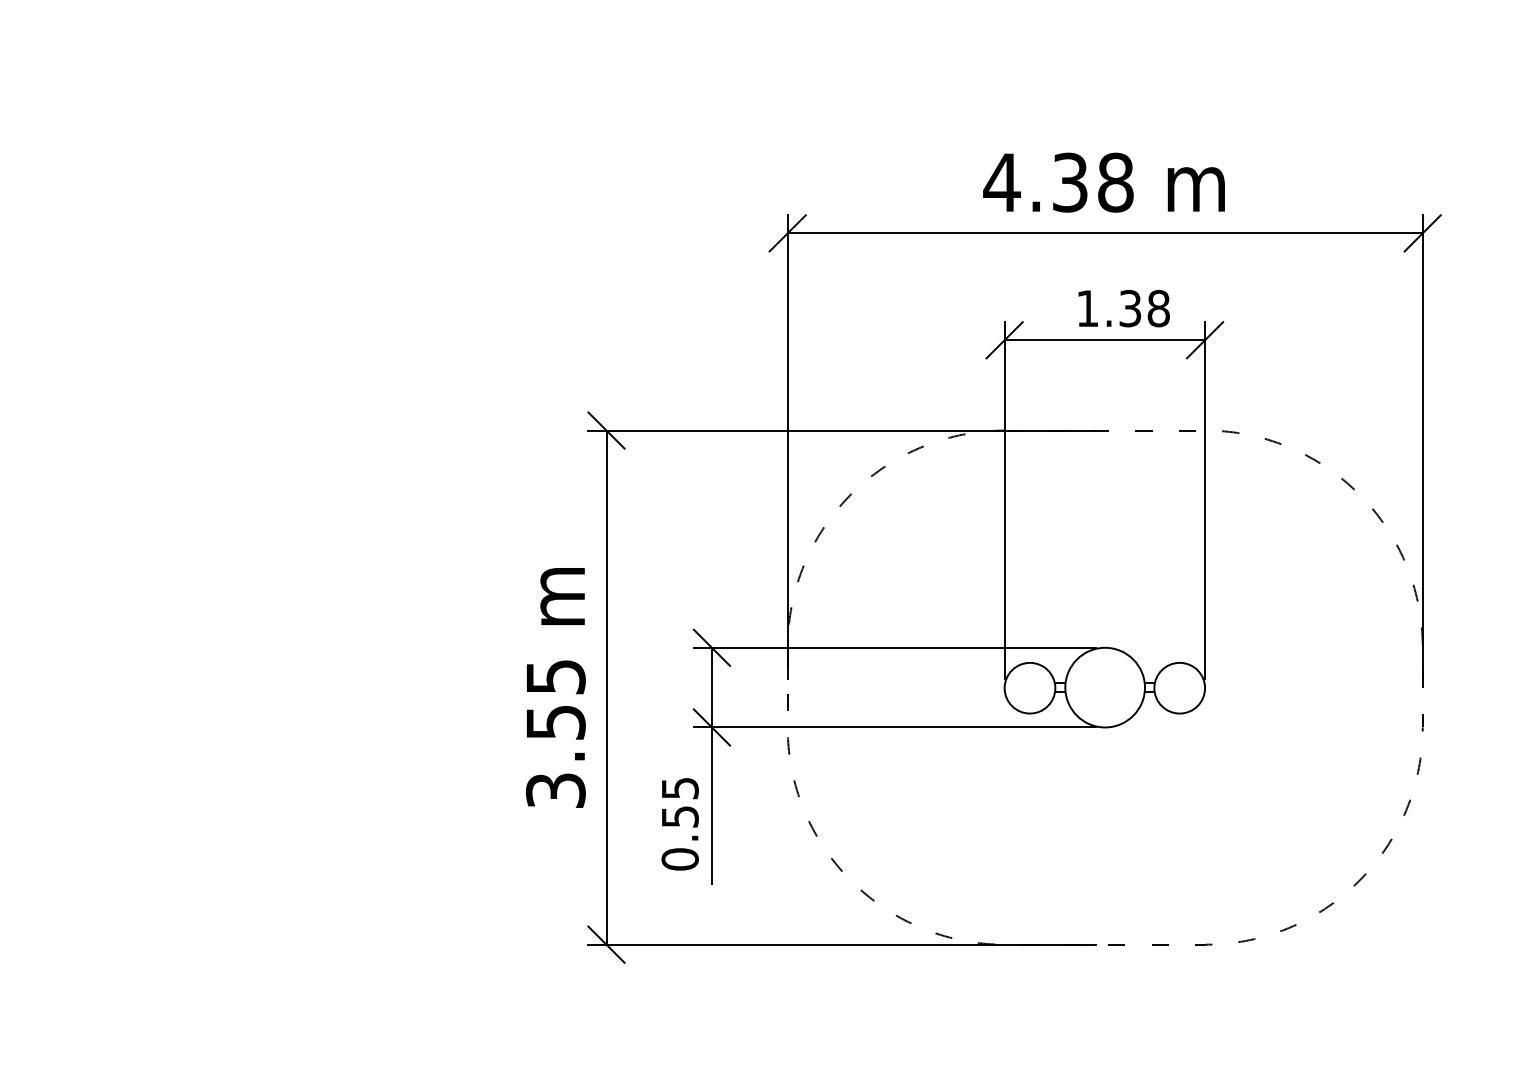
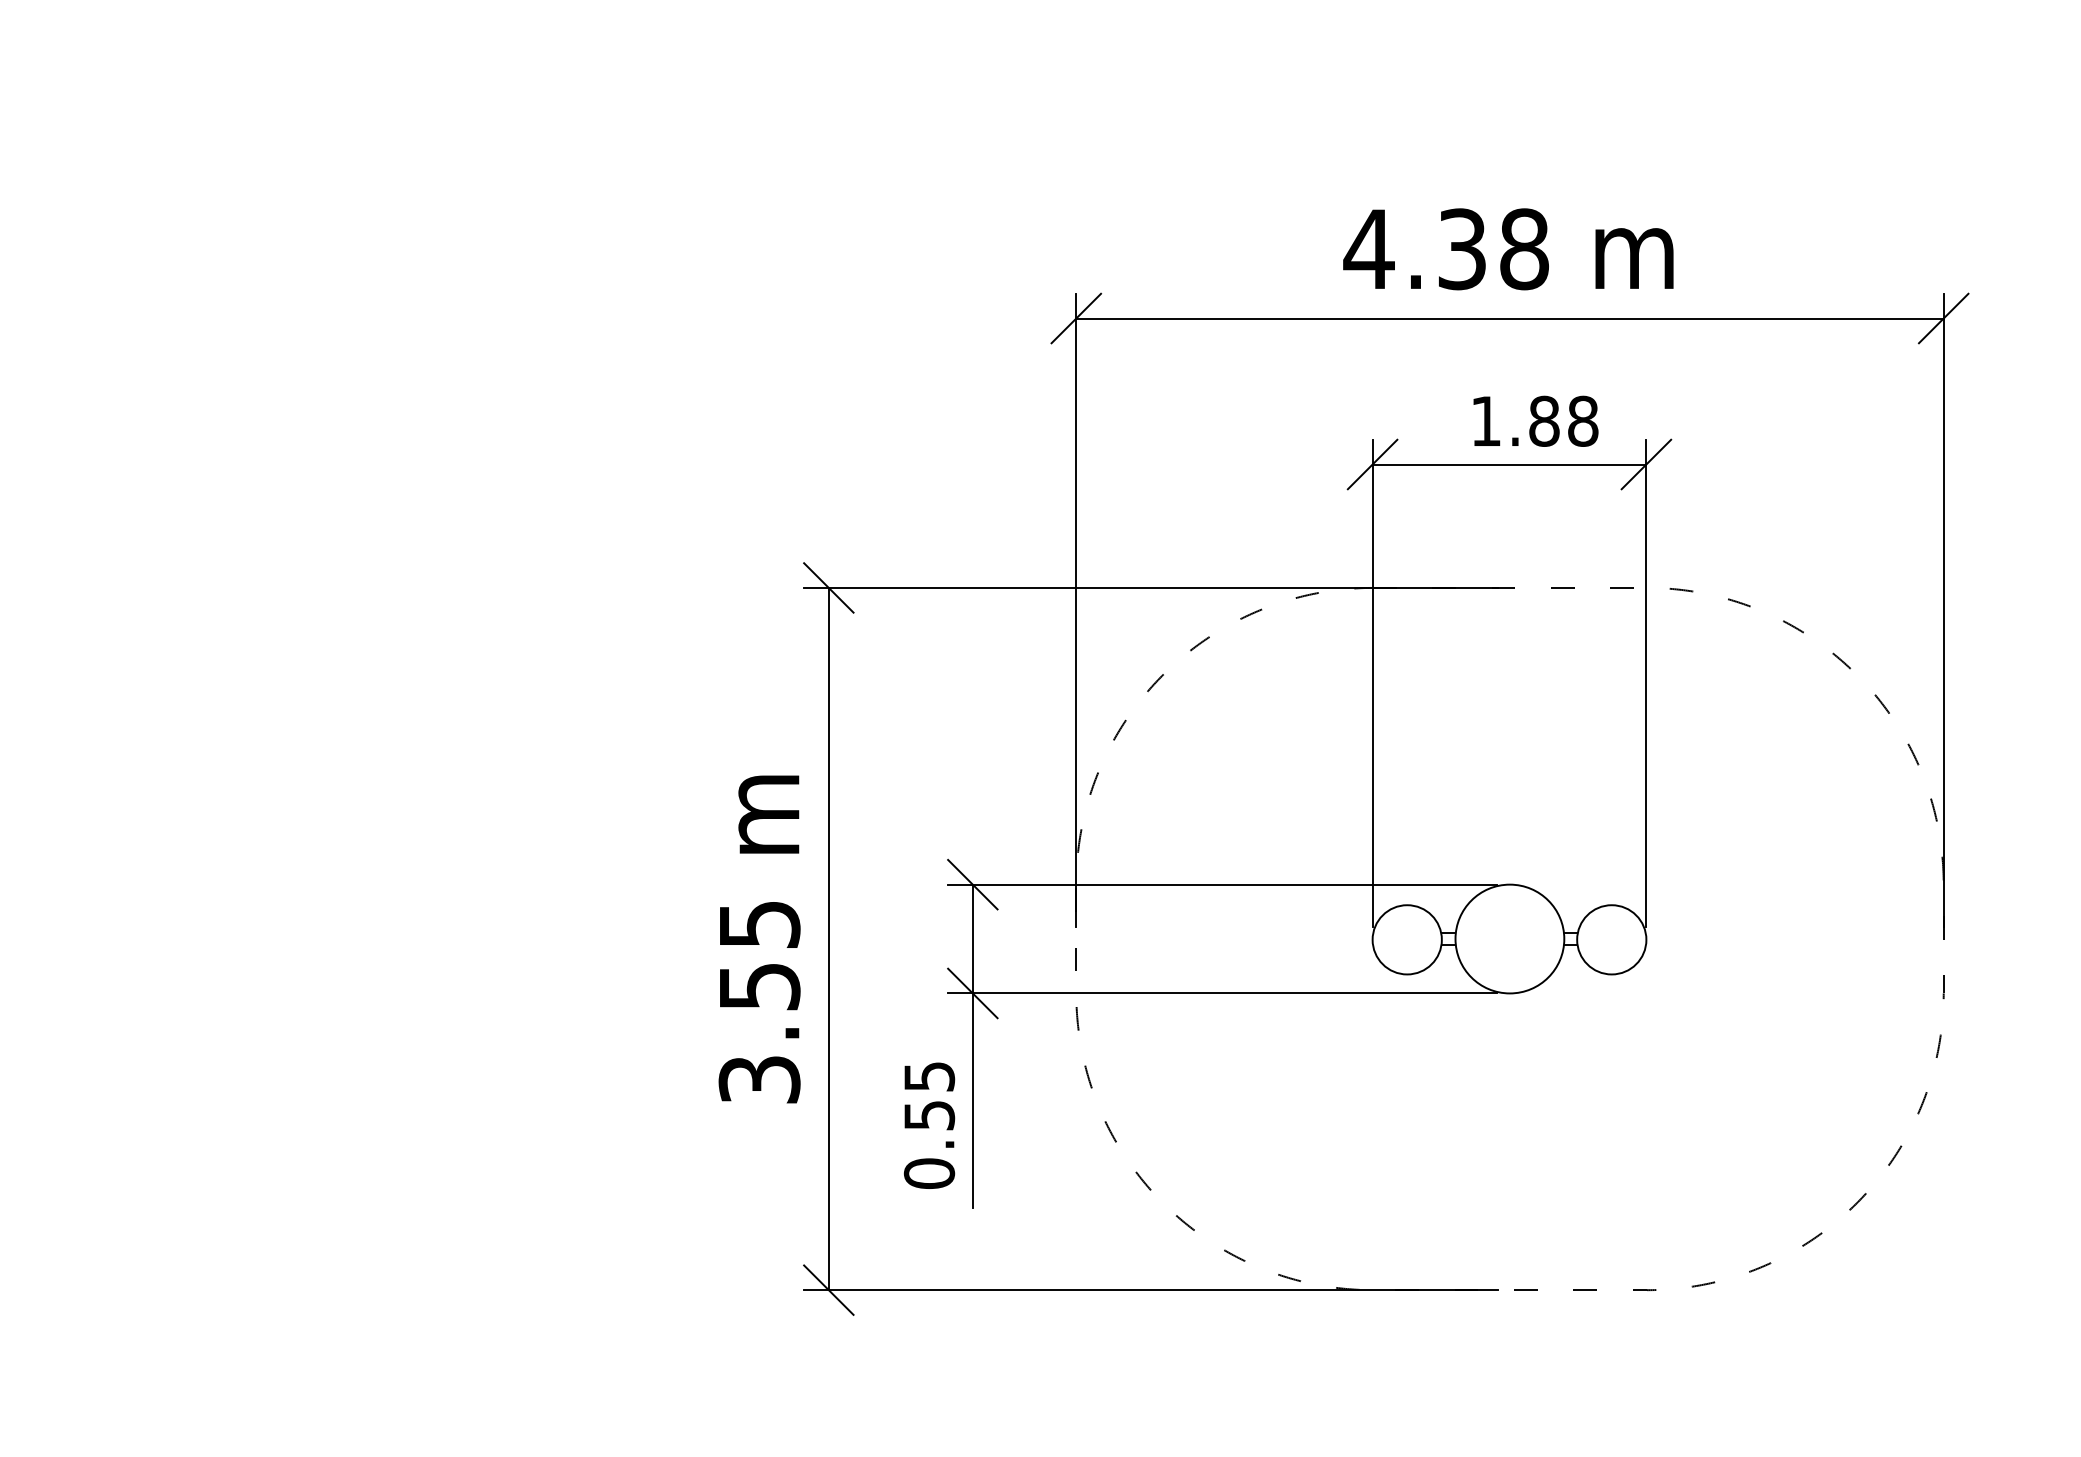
text: (1130, 308) -> (1544, 420), 1.38 -> 1.88

